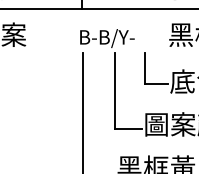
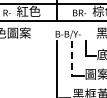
line: (114, 92) -> (71, 59), solid -> dashed

